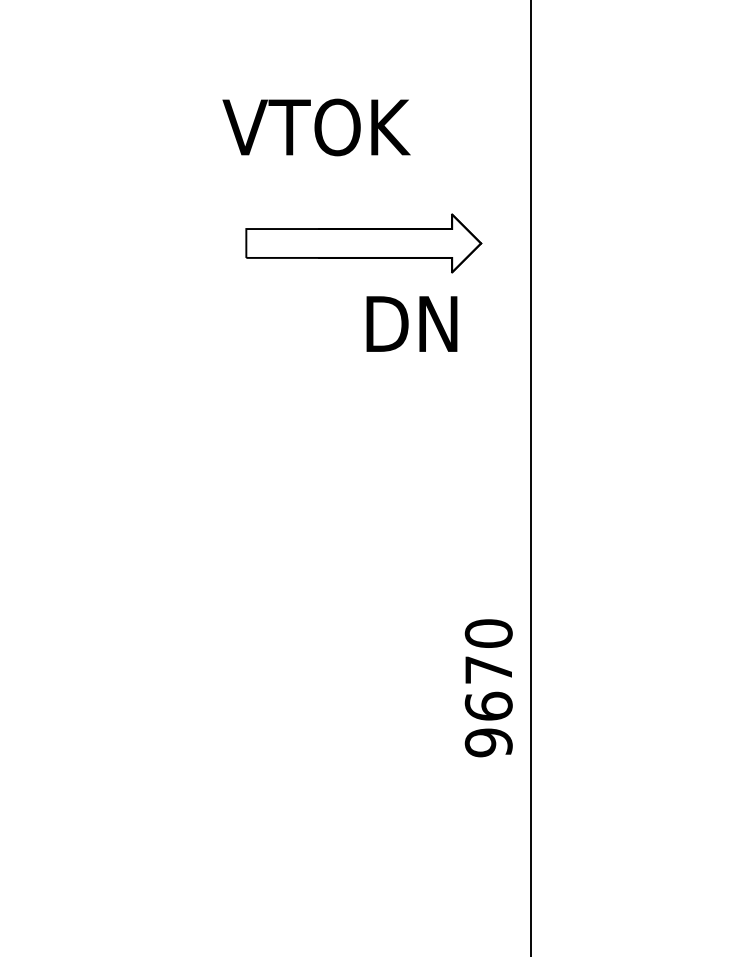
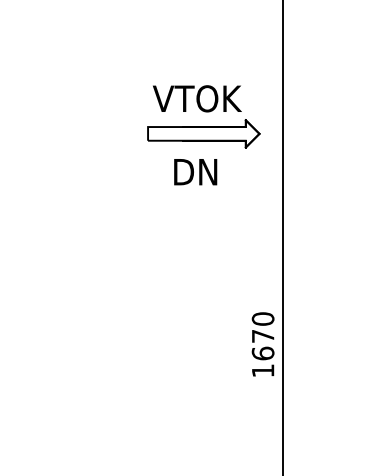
text: (316, 126) -> (197, 98), moved
text: (411, 324) -> (195, 172), moved
text: (487, 742) -> (262, 370), 9670 -> 1670

